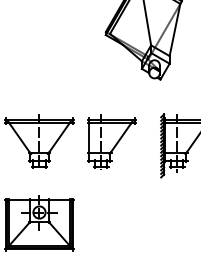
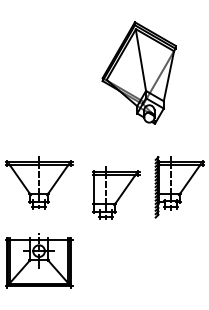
part: (111, 140) -> (116, 192), moved

